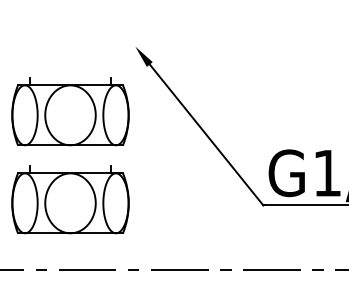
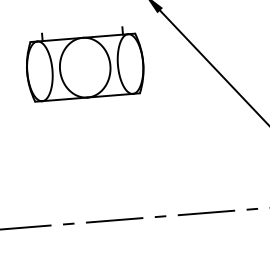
part: (70, 199) -> (91, 151), removed

